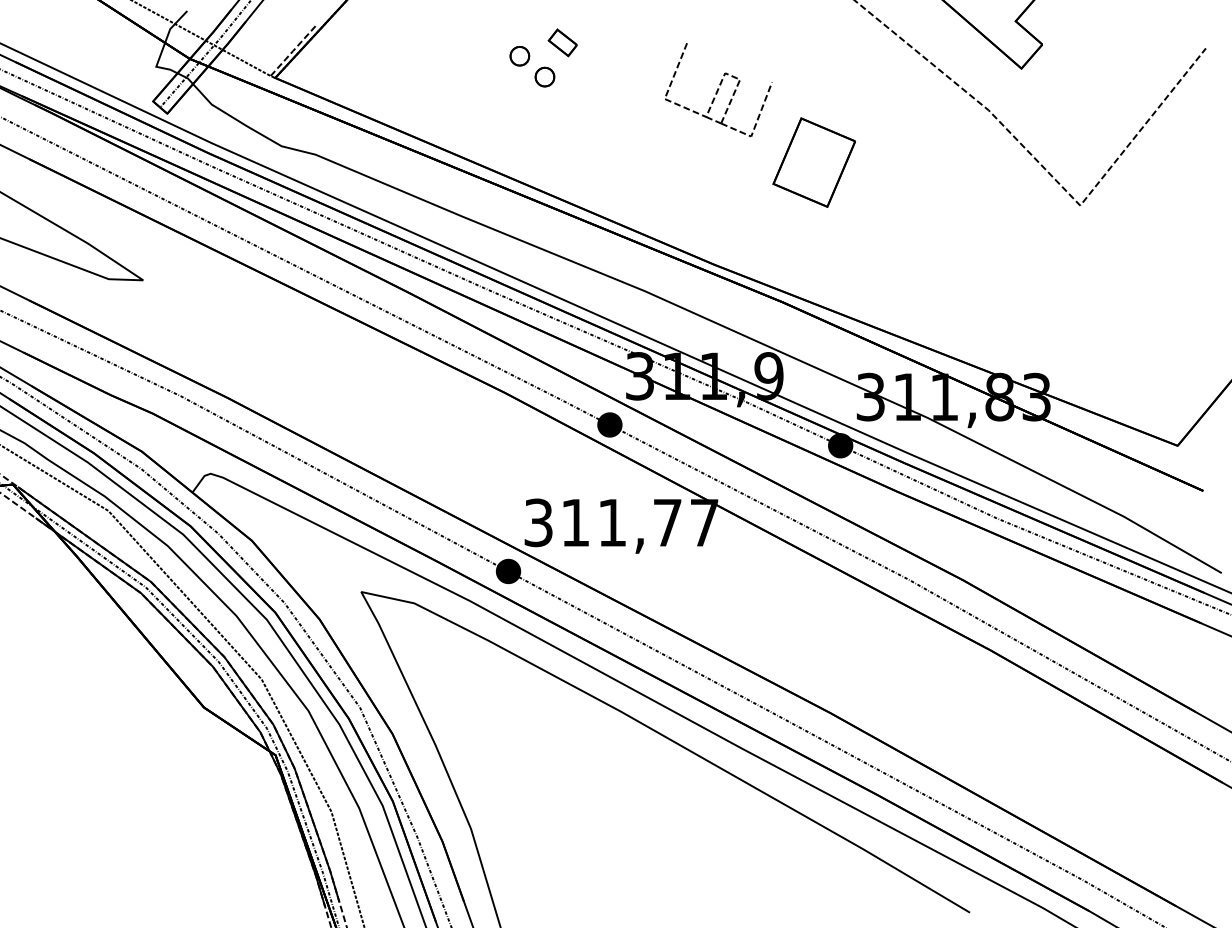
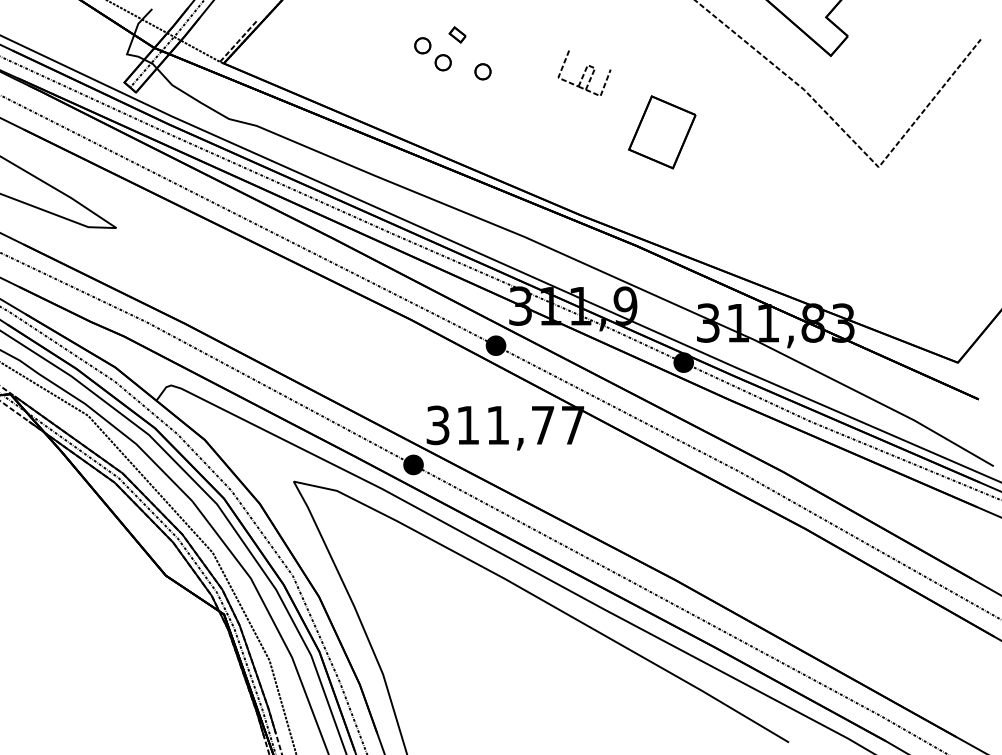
part: (562, 42) -> (457, 34), size x0.7
part: (593, 88) -> (482, 72), added
part: (718, 90) -> (584, 73), size x0.6

